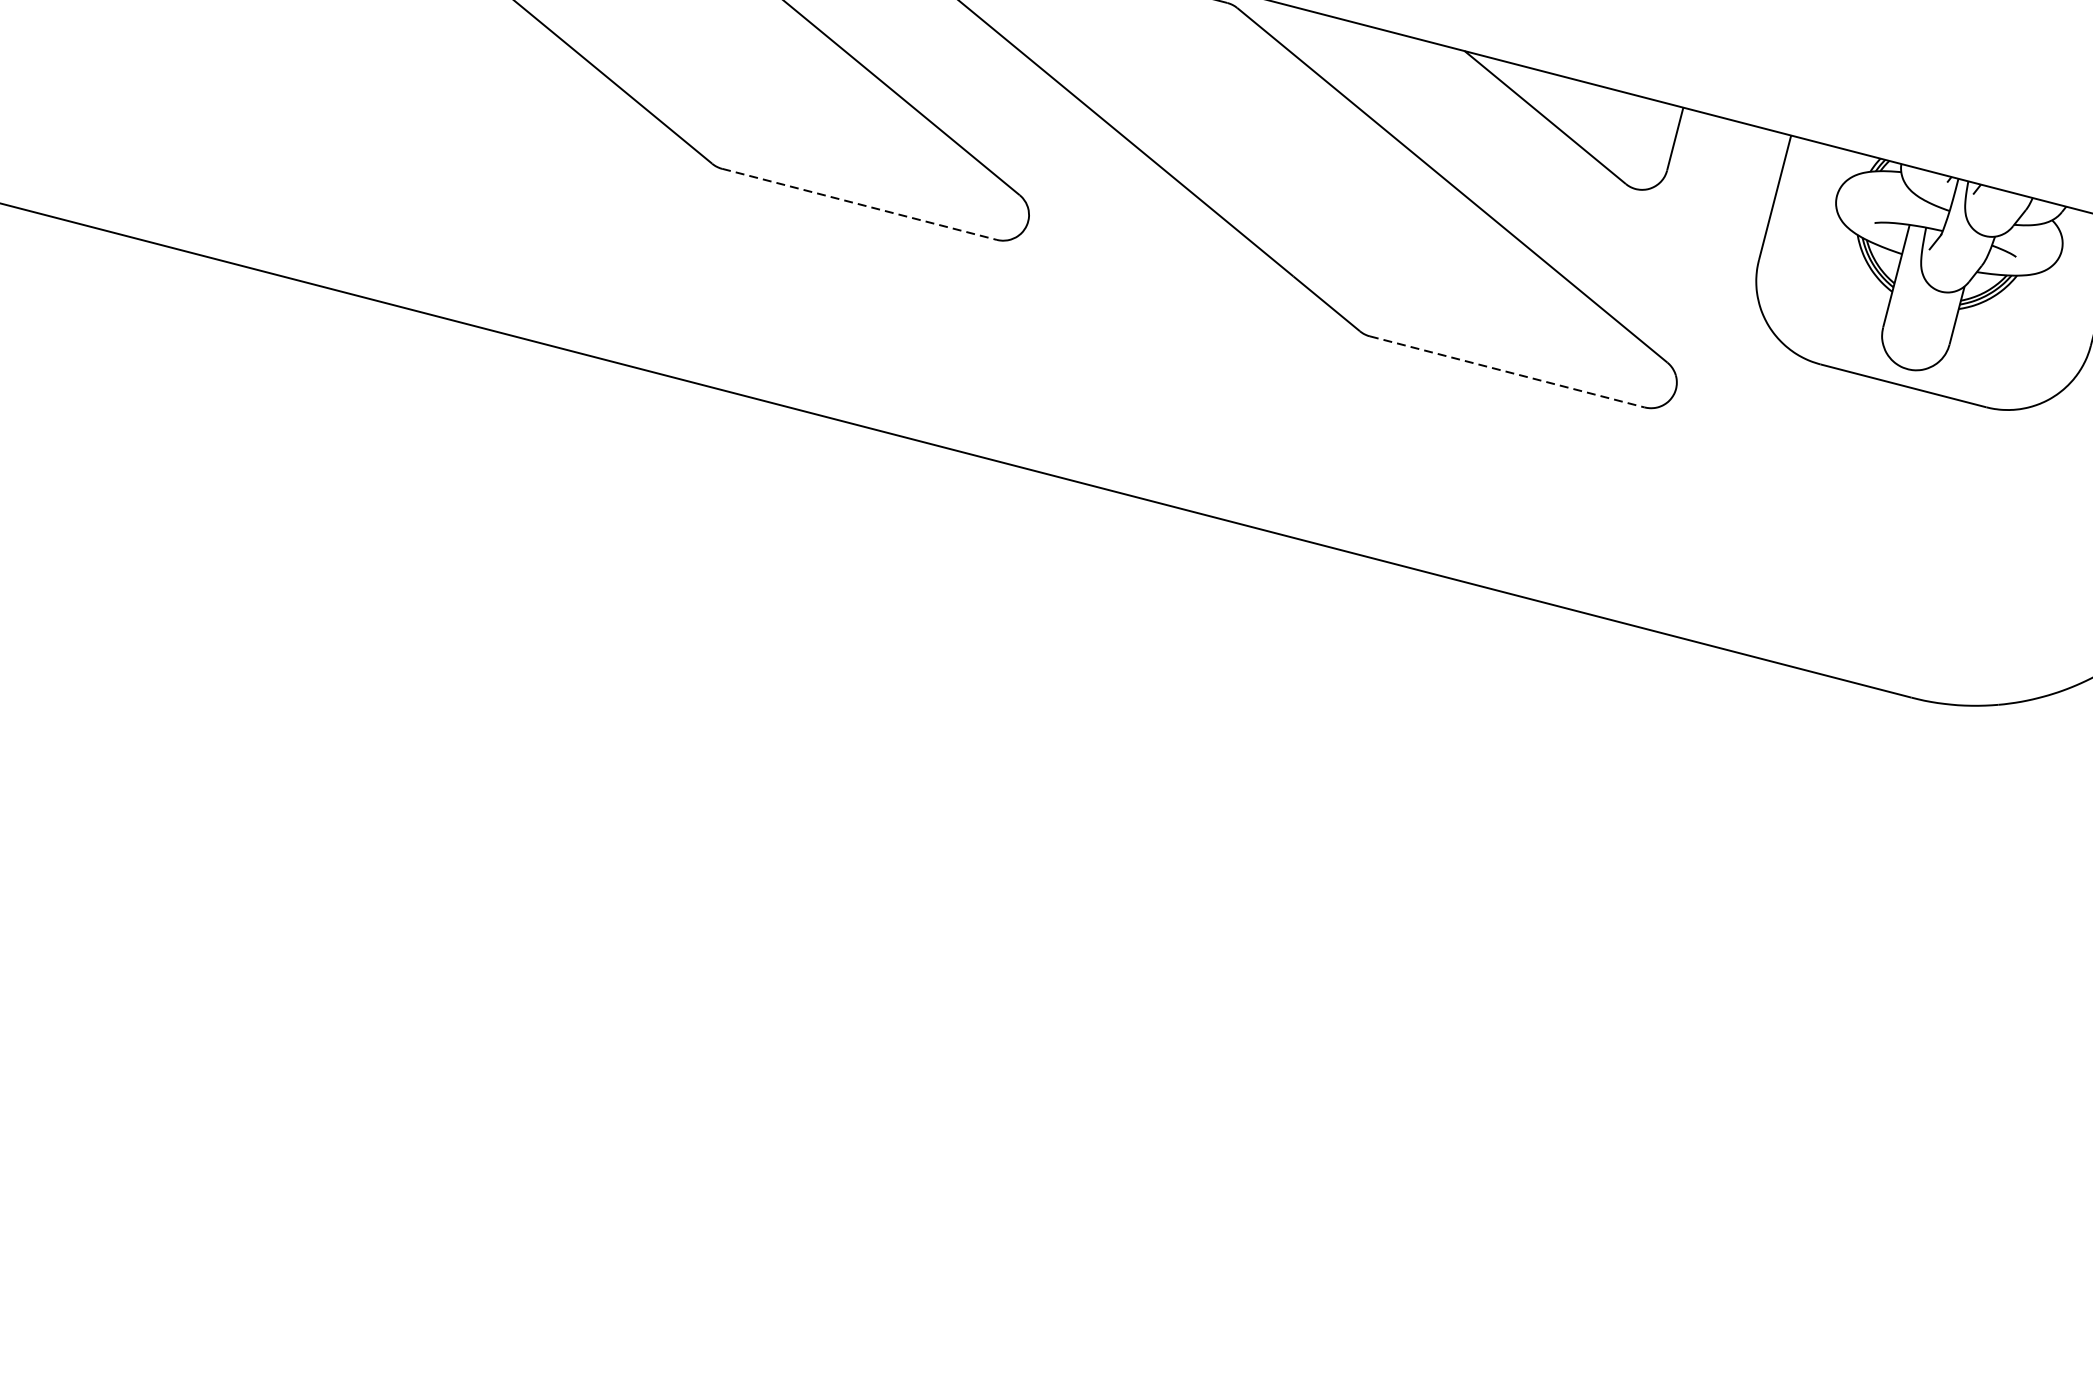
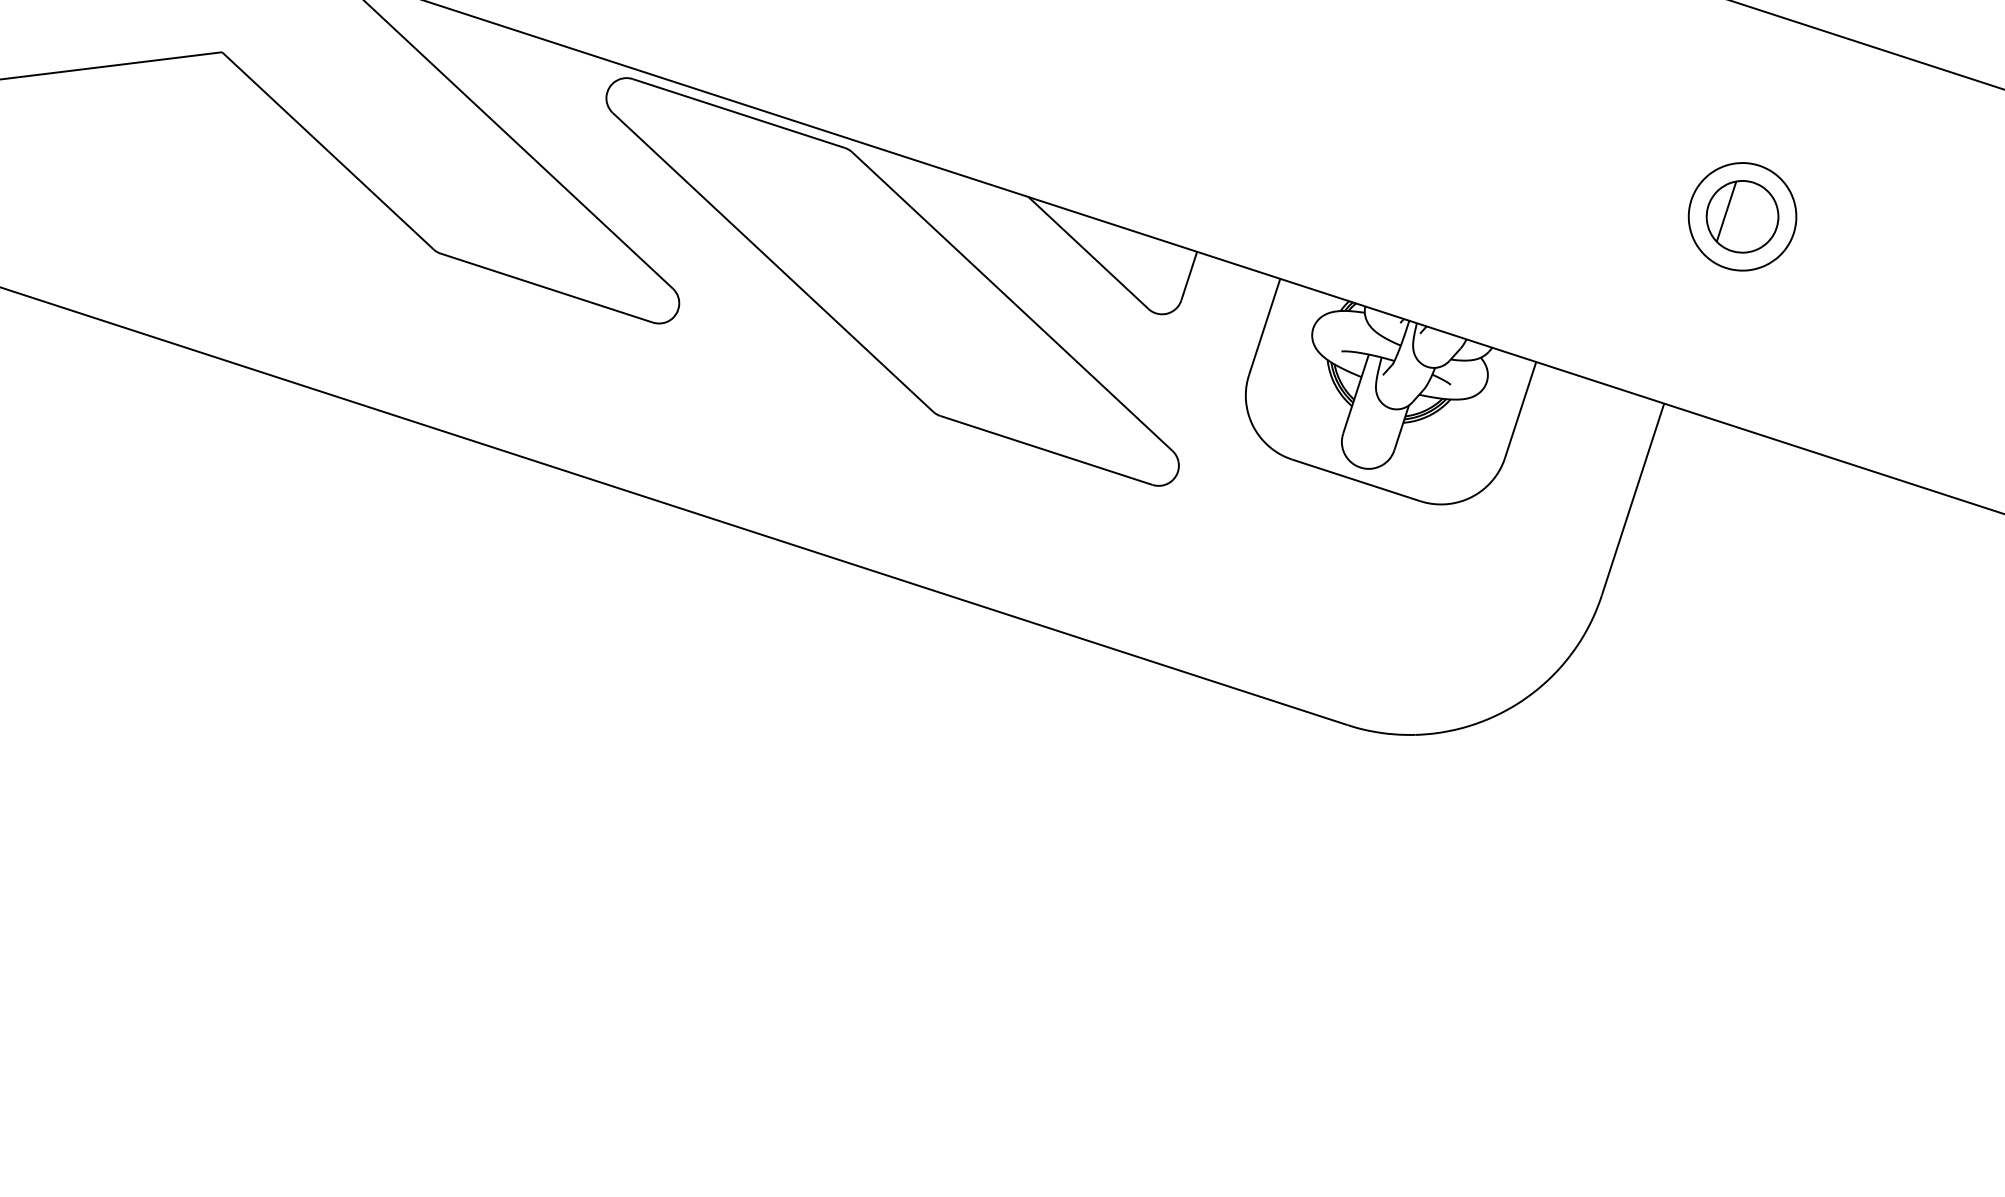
line: (860, 204) -> (547, 288), dashed -> solid
line: (1507, 371) -> (1046, 450), dashed -> solid

